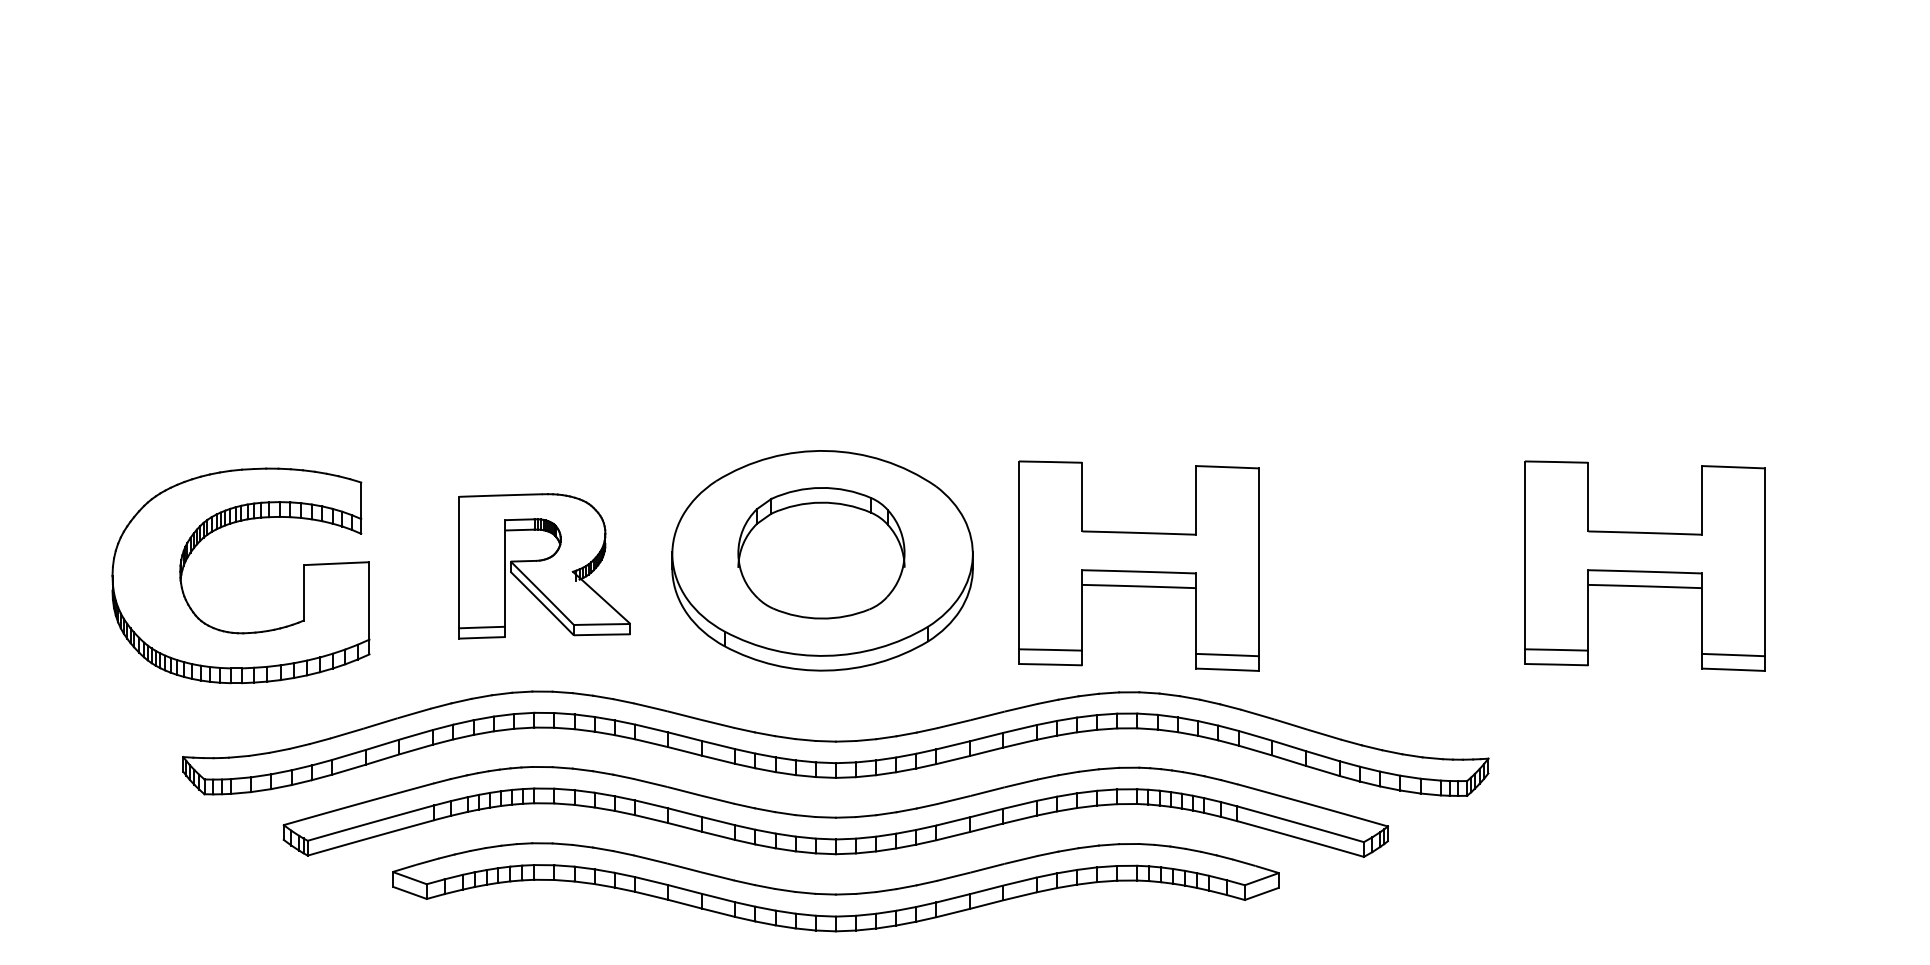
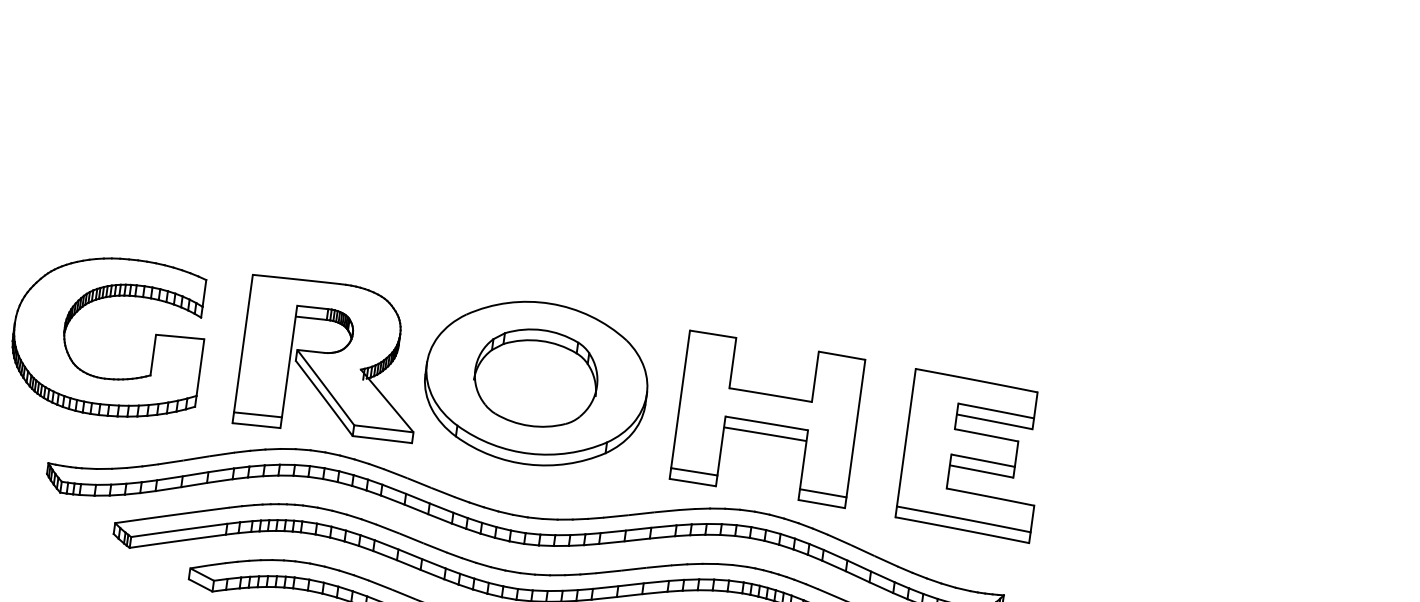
part: (1644, 565) -> (1137, 469), removed
part: (544, 566) -> (332, 359), size x1.43
part: (1420, 577) -> (972, 455), added

